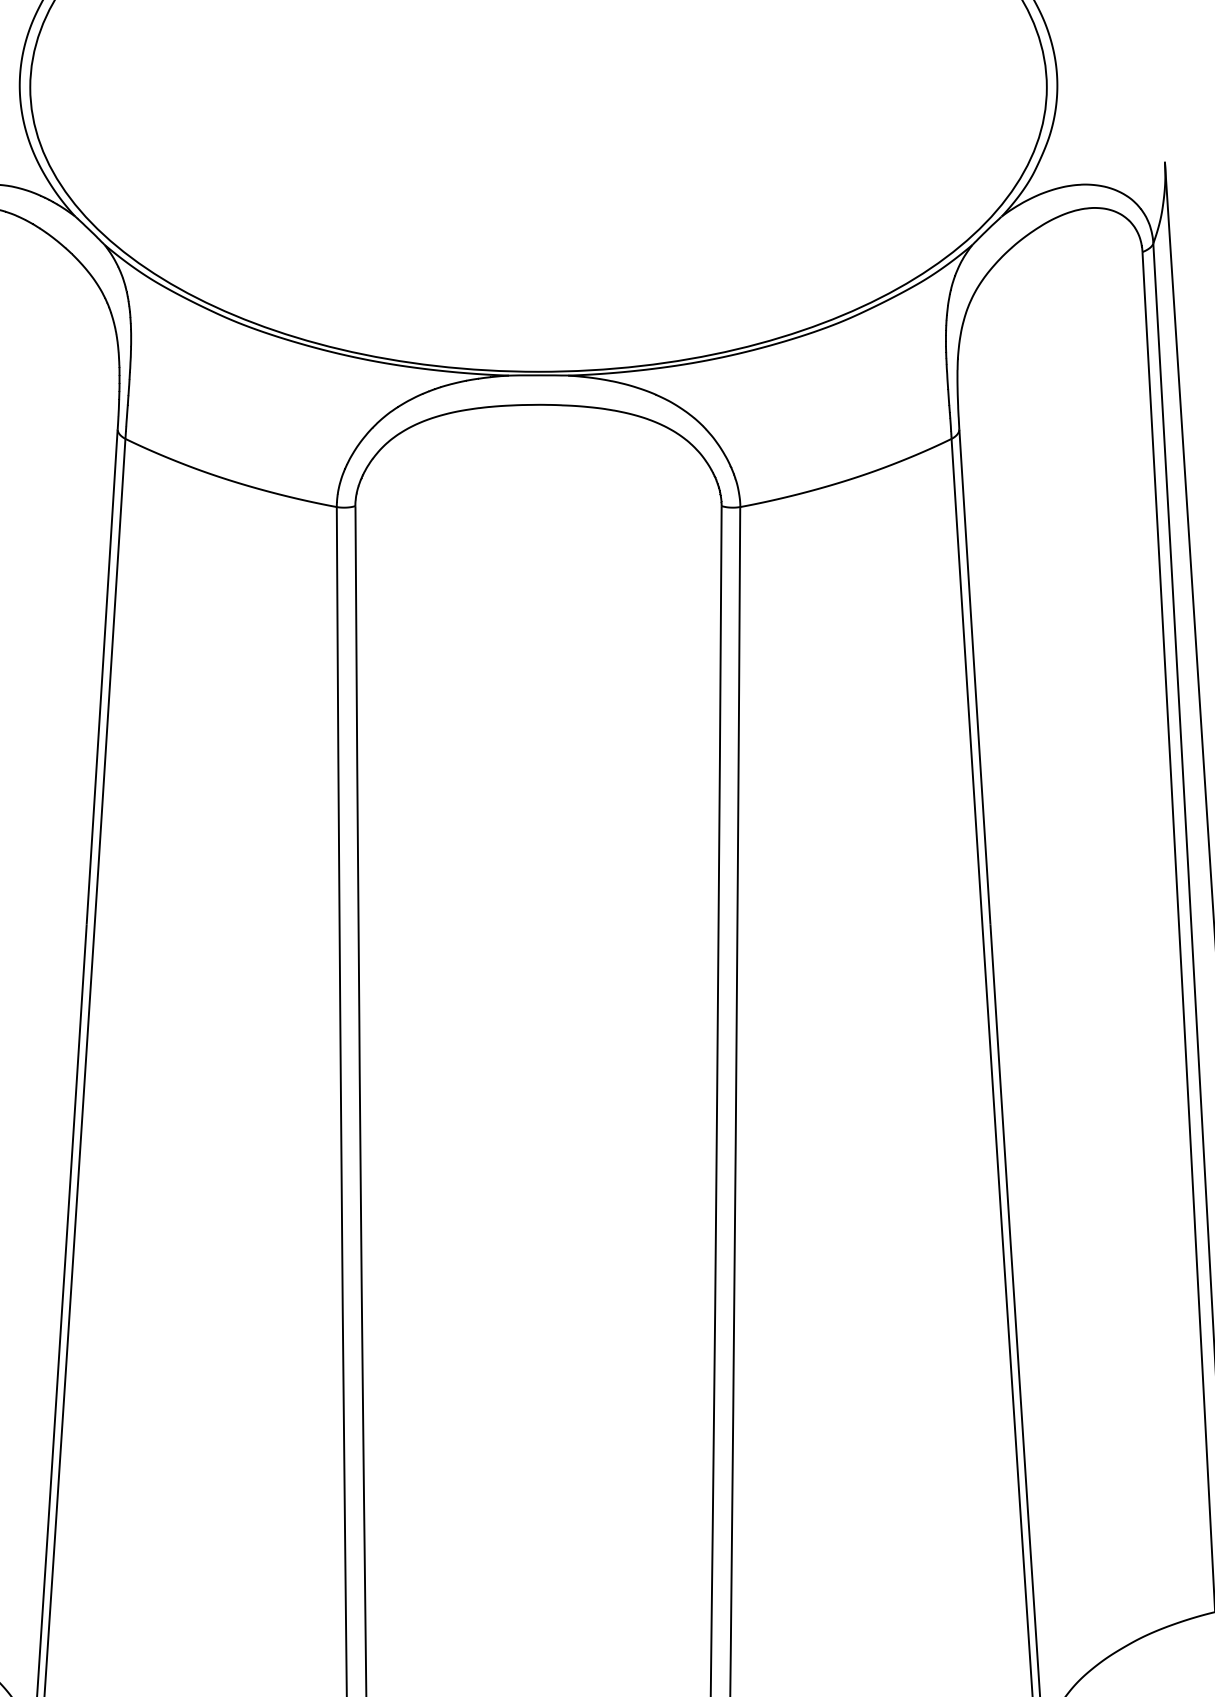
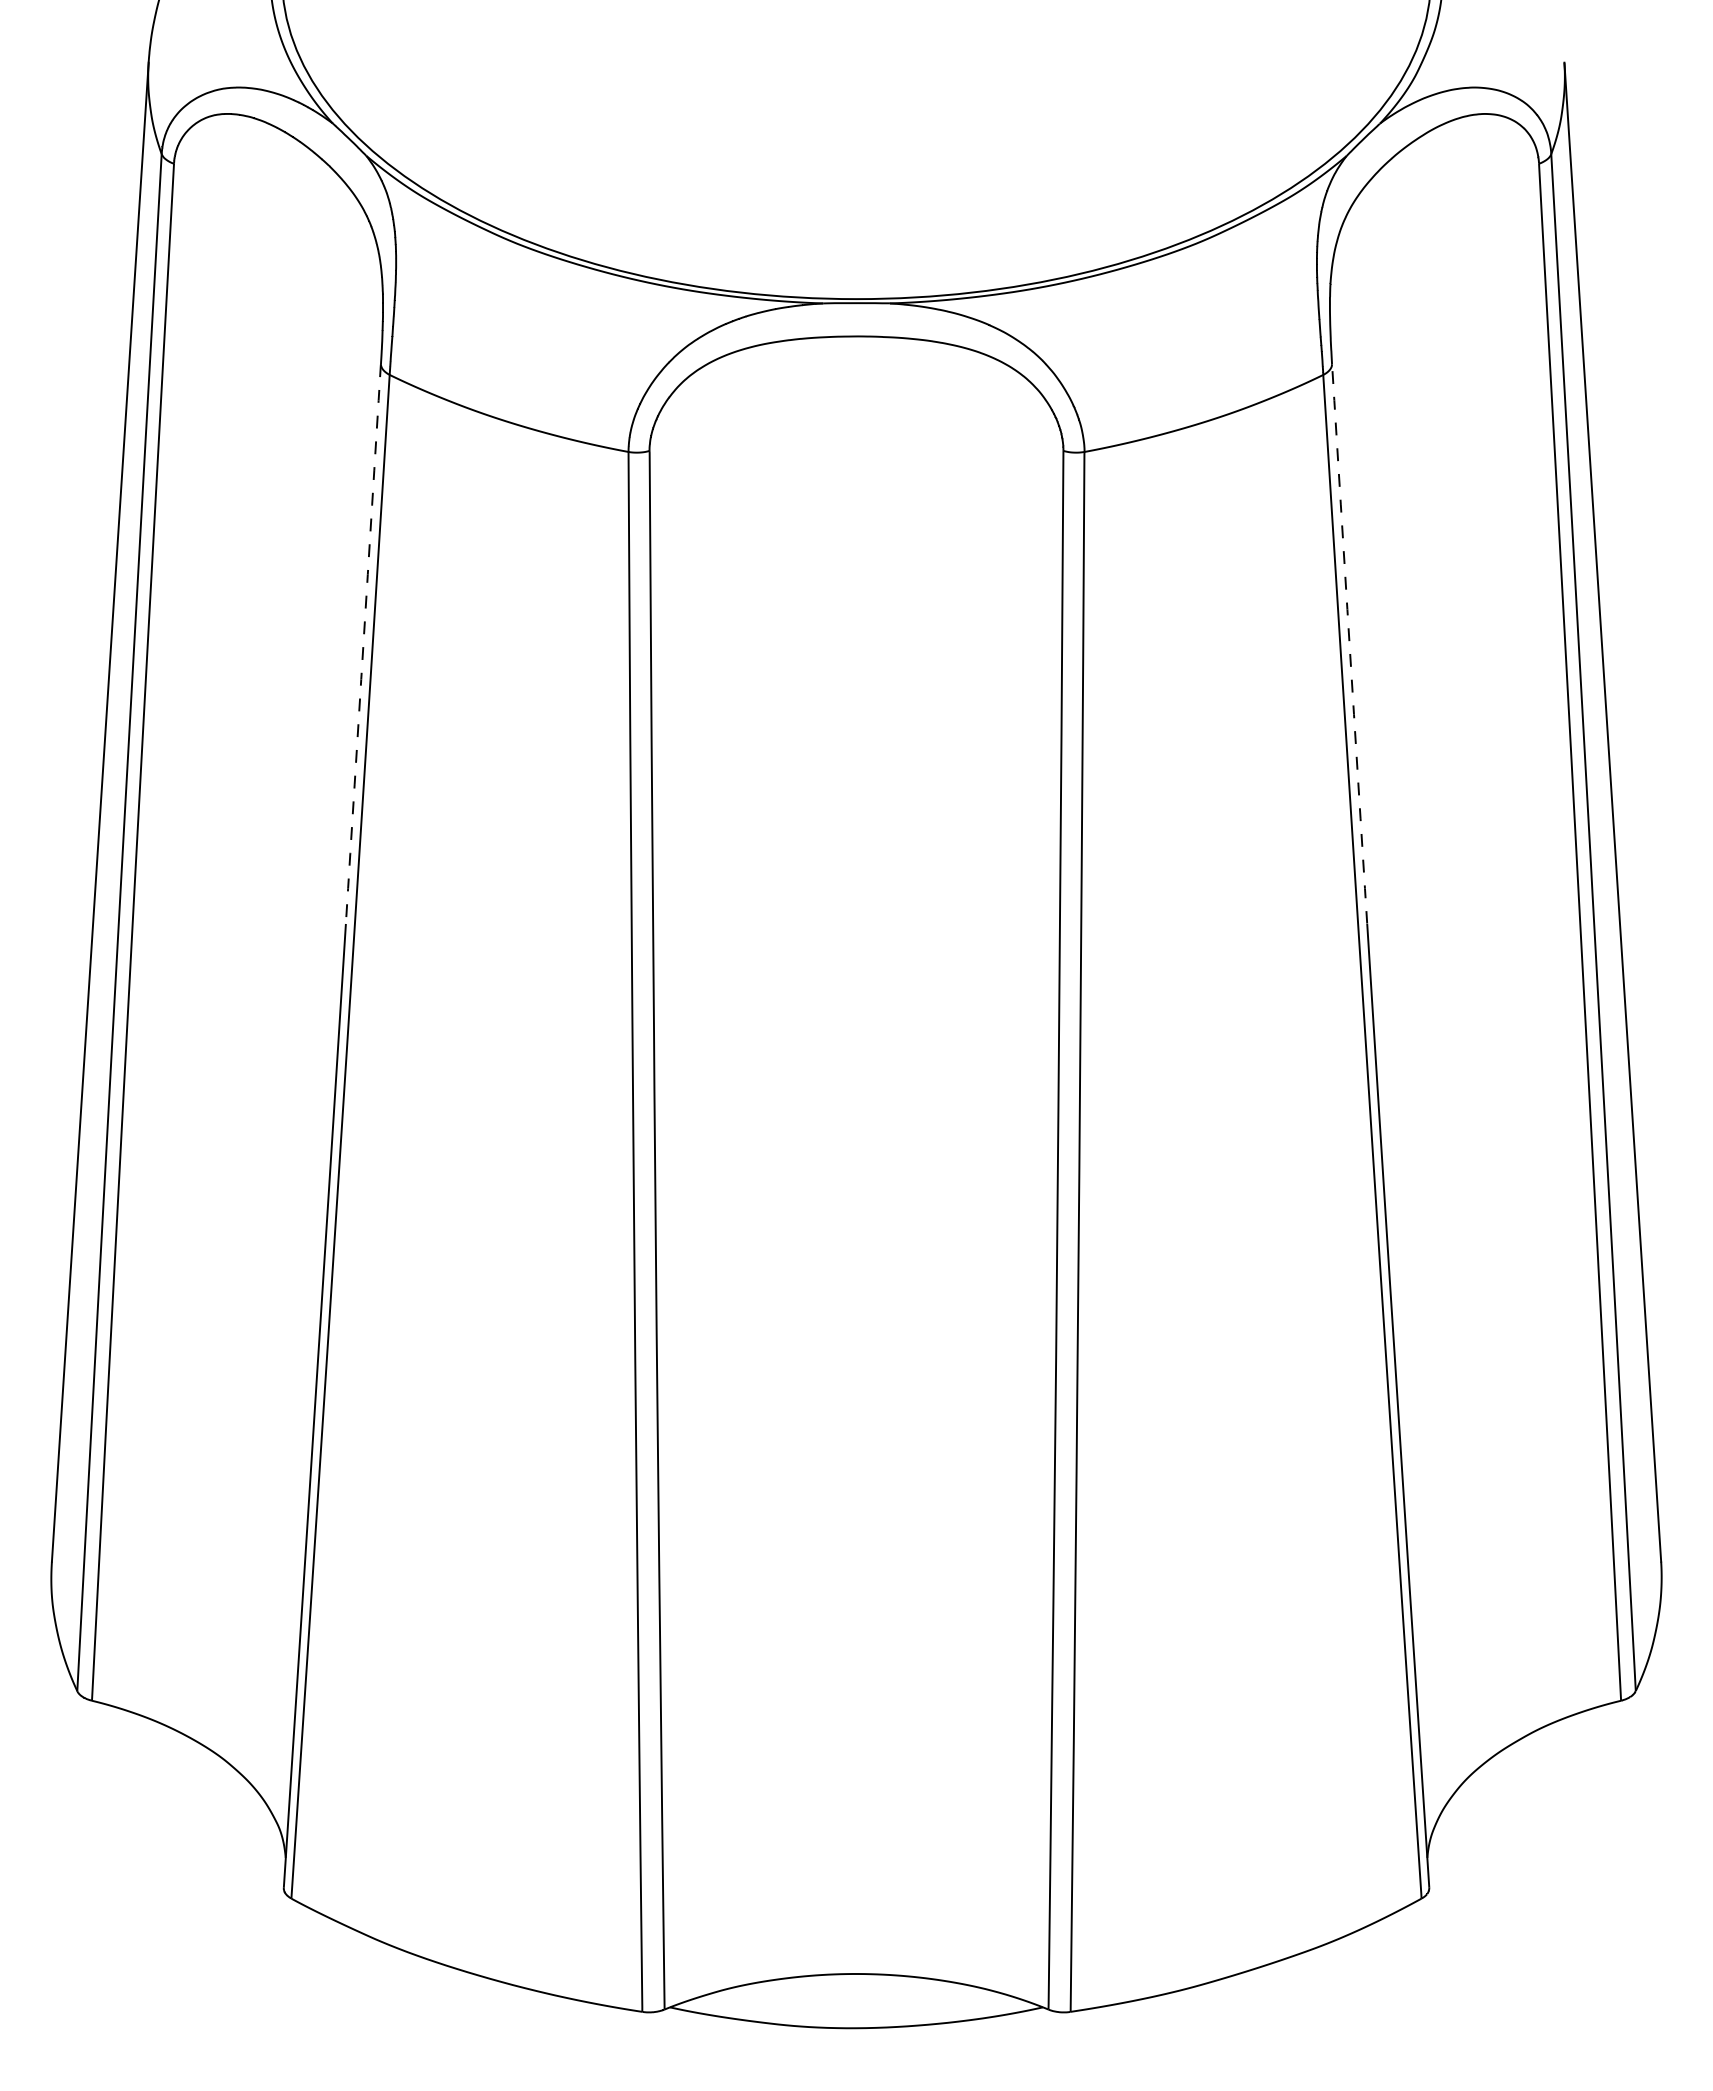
line: (102, 677) -> (363, 644), solid -> dashed
line: (974, 677) -> (1349, 644), solid -> dashed

